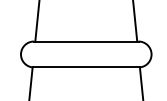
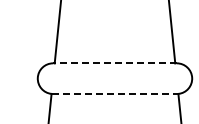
line: (86, 41) -> (115, 63), solid -> dashed
line: (86, 67) -> (115, 93), solid -> dashed

